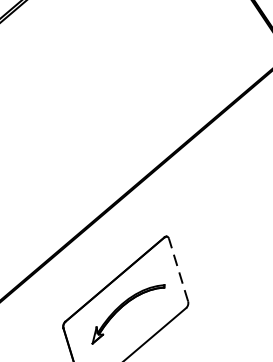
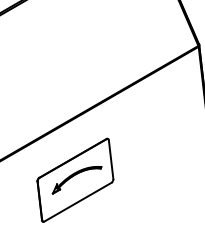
line: (179, 269) -> (111, 159), dashed -> solid

